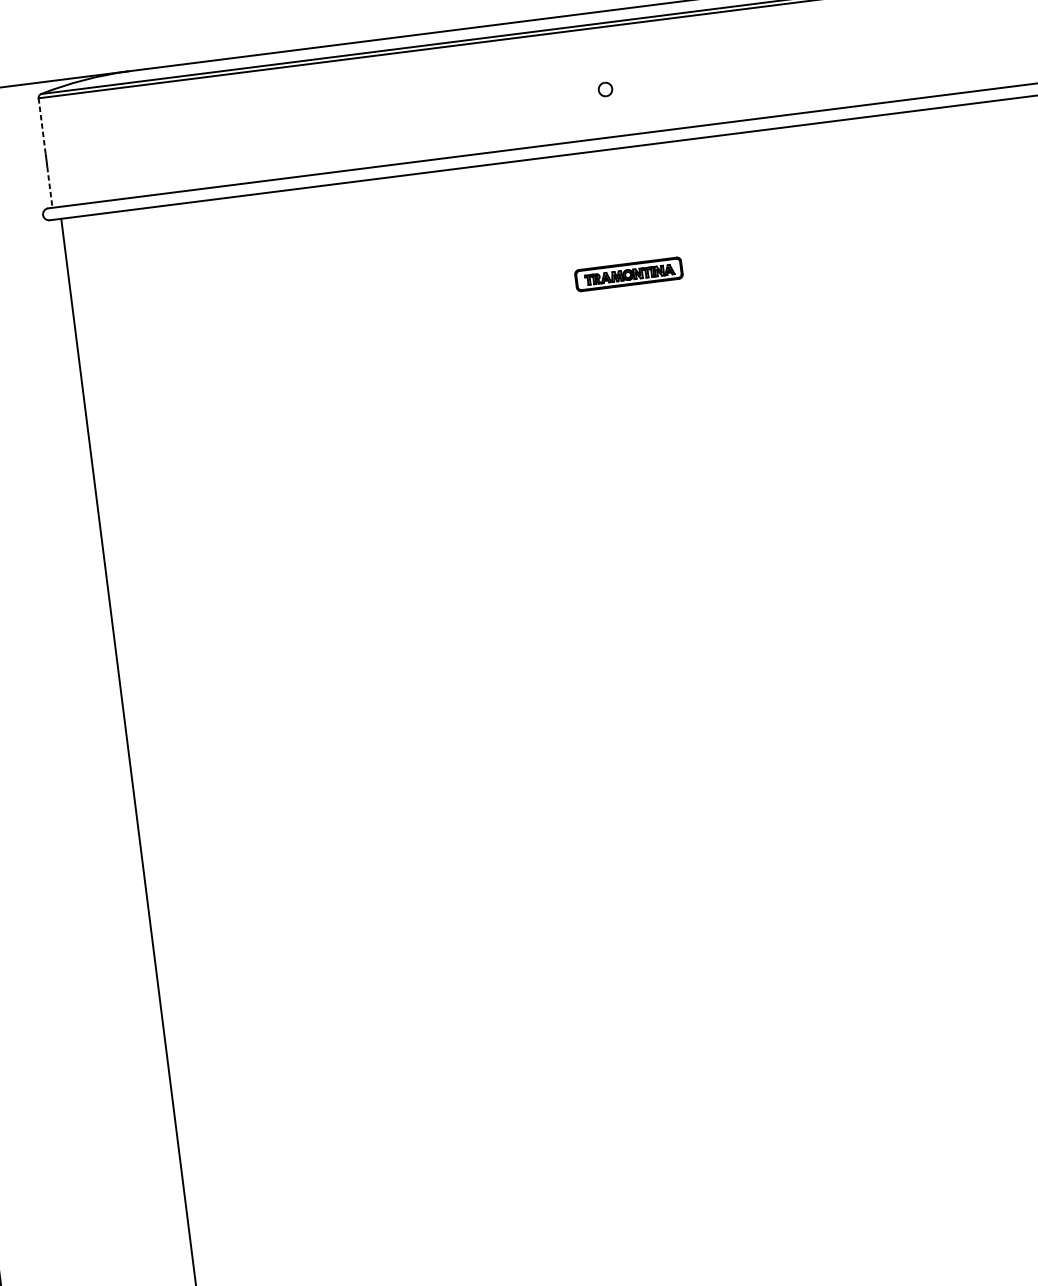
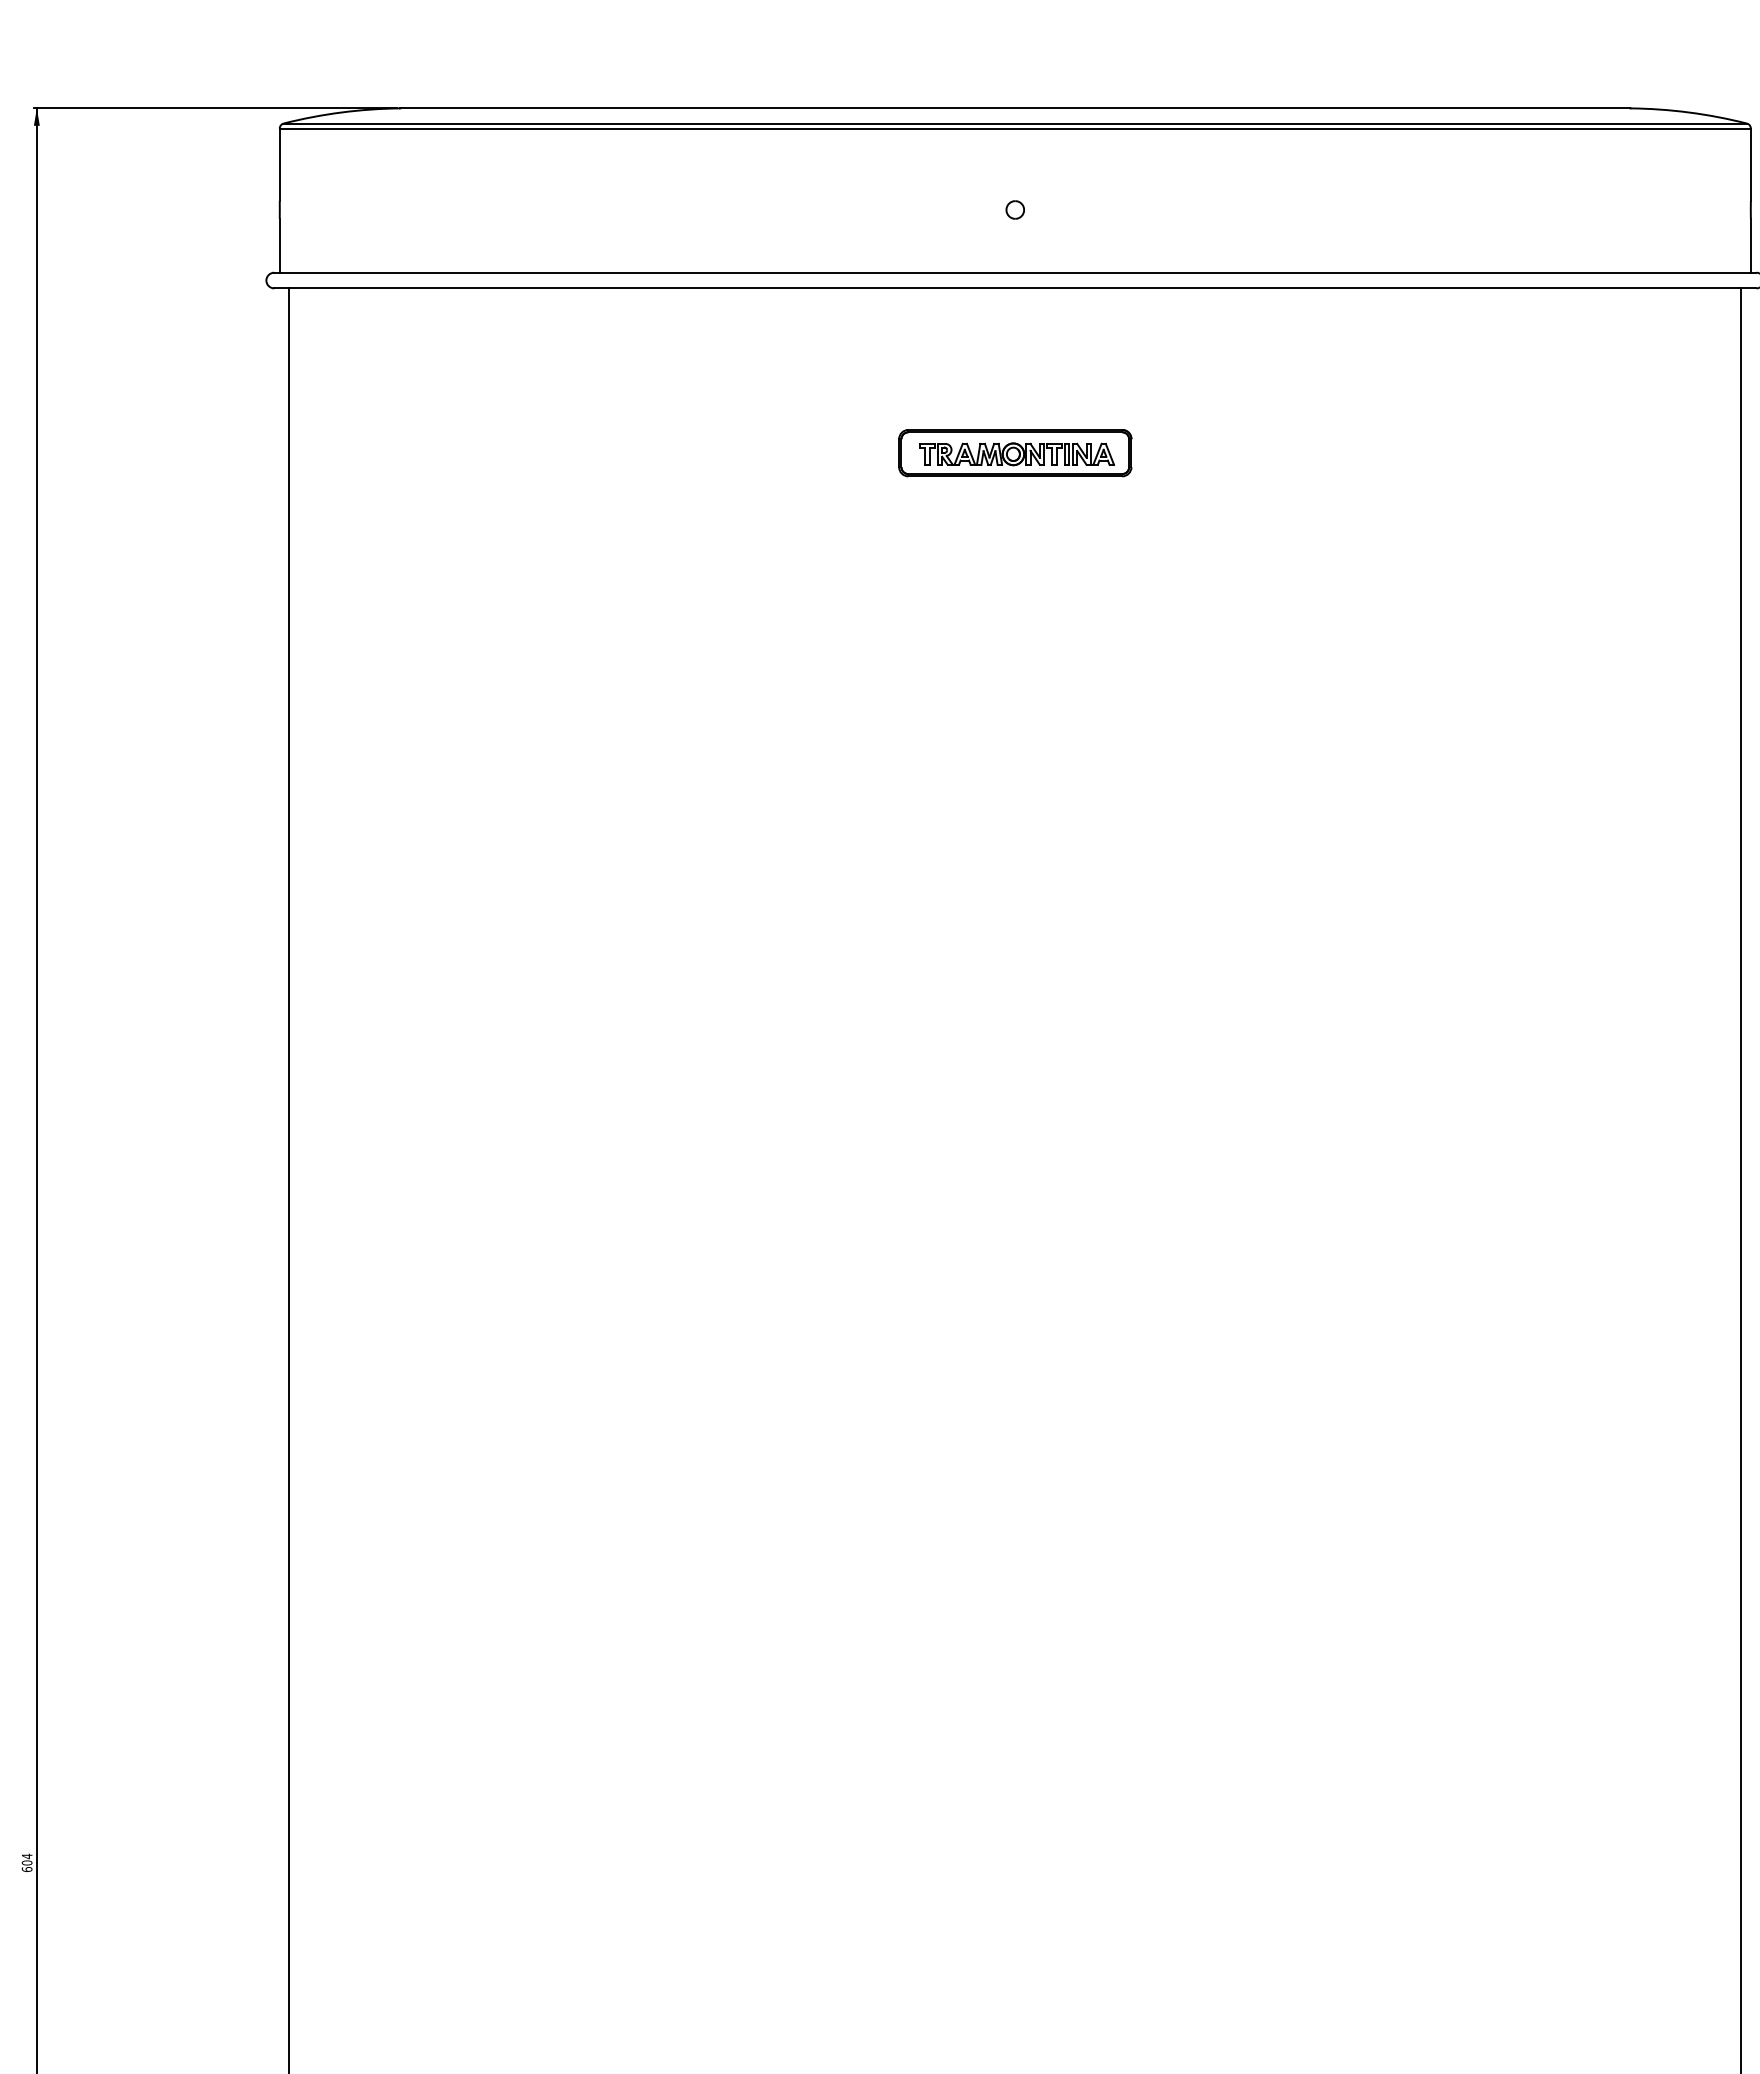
line: (42, 126) -> (279, 165), dashed -> solid
line: (49, 187) -> (279, 245), dashed -> solid
part: (629, 274) -> (1015, 453), size x1.67

